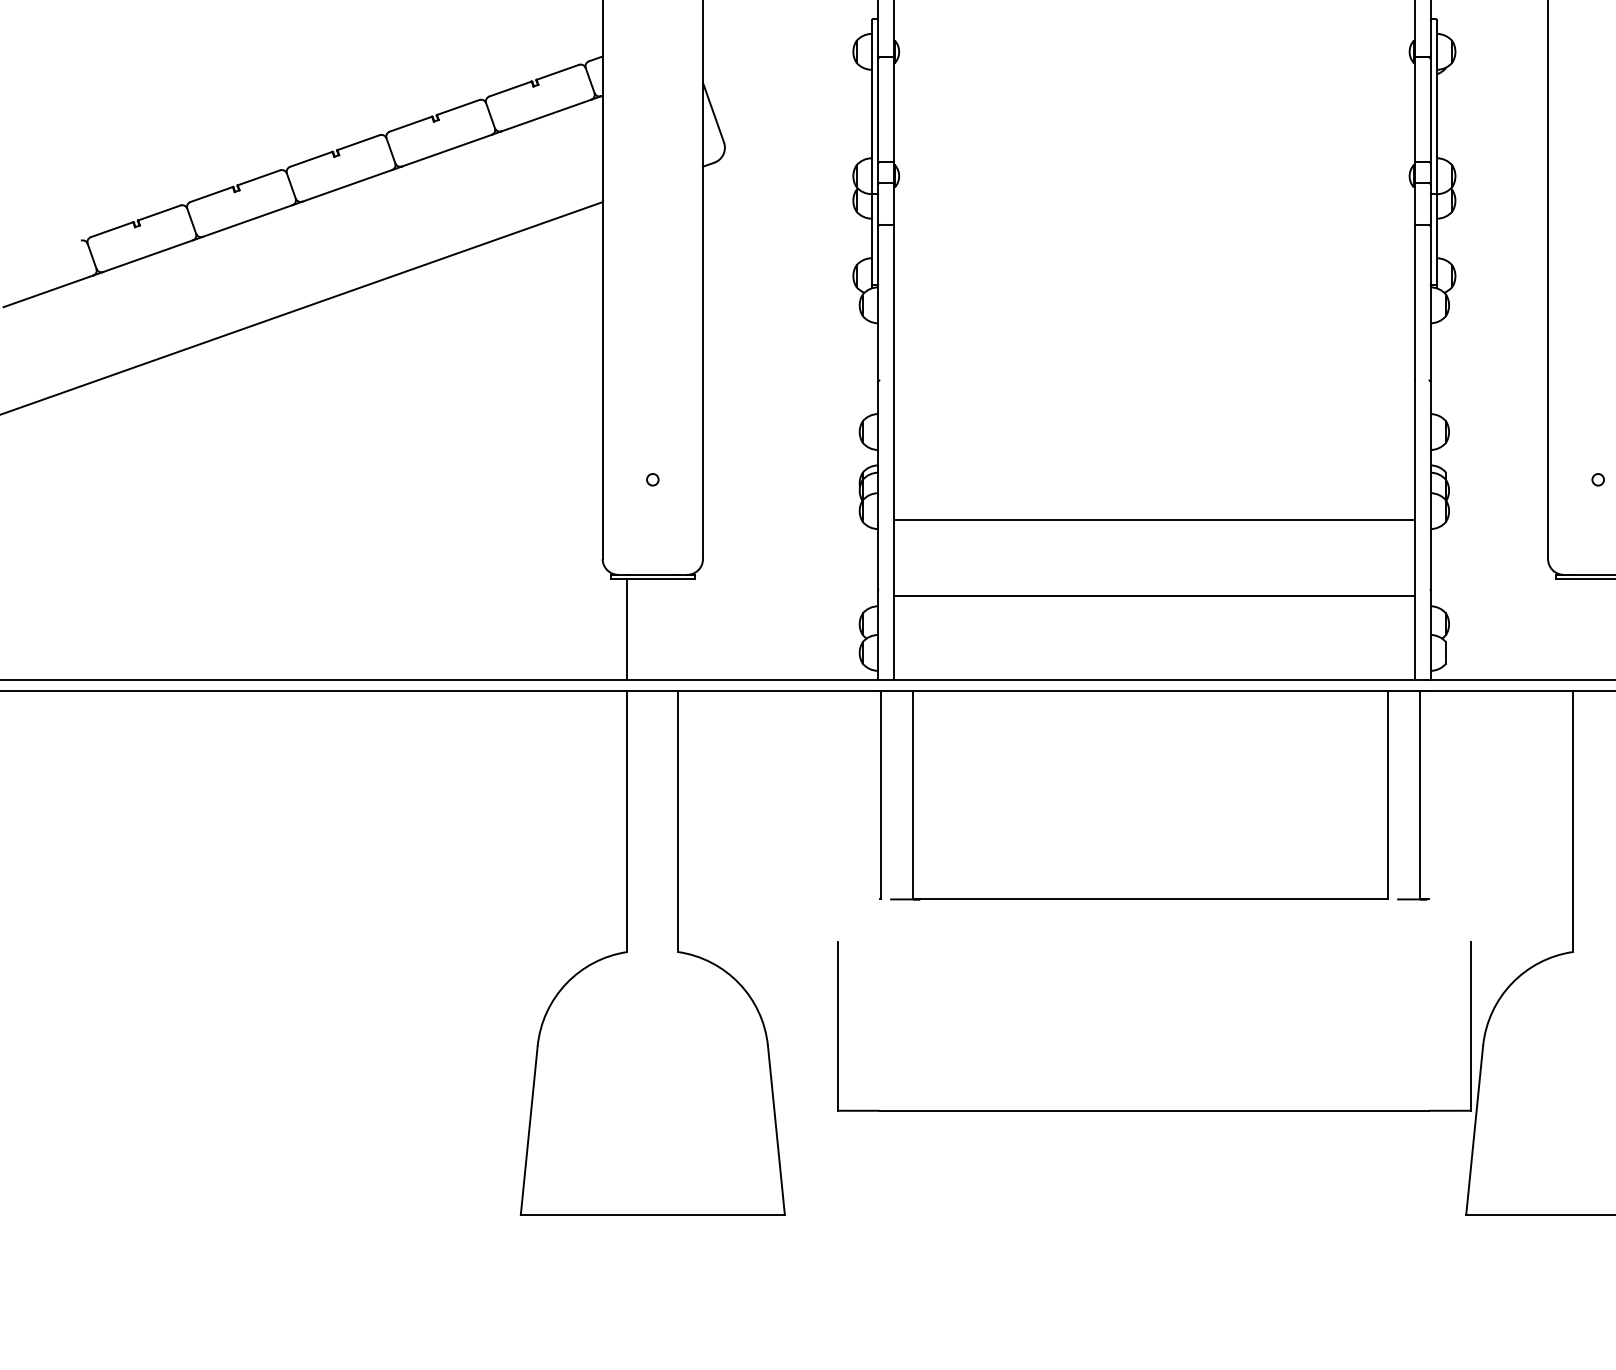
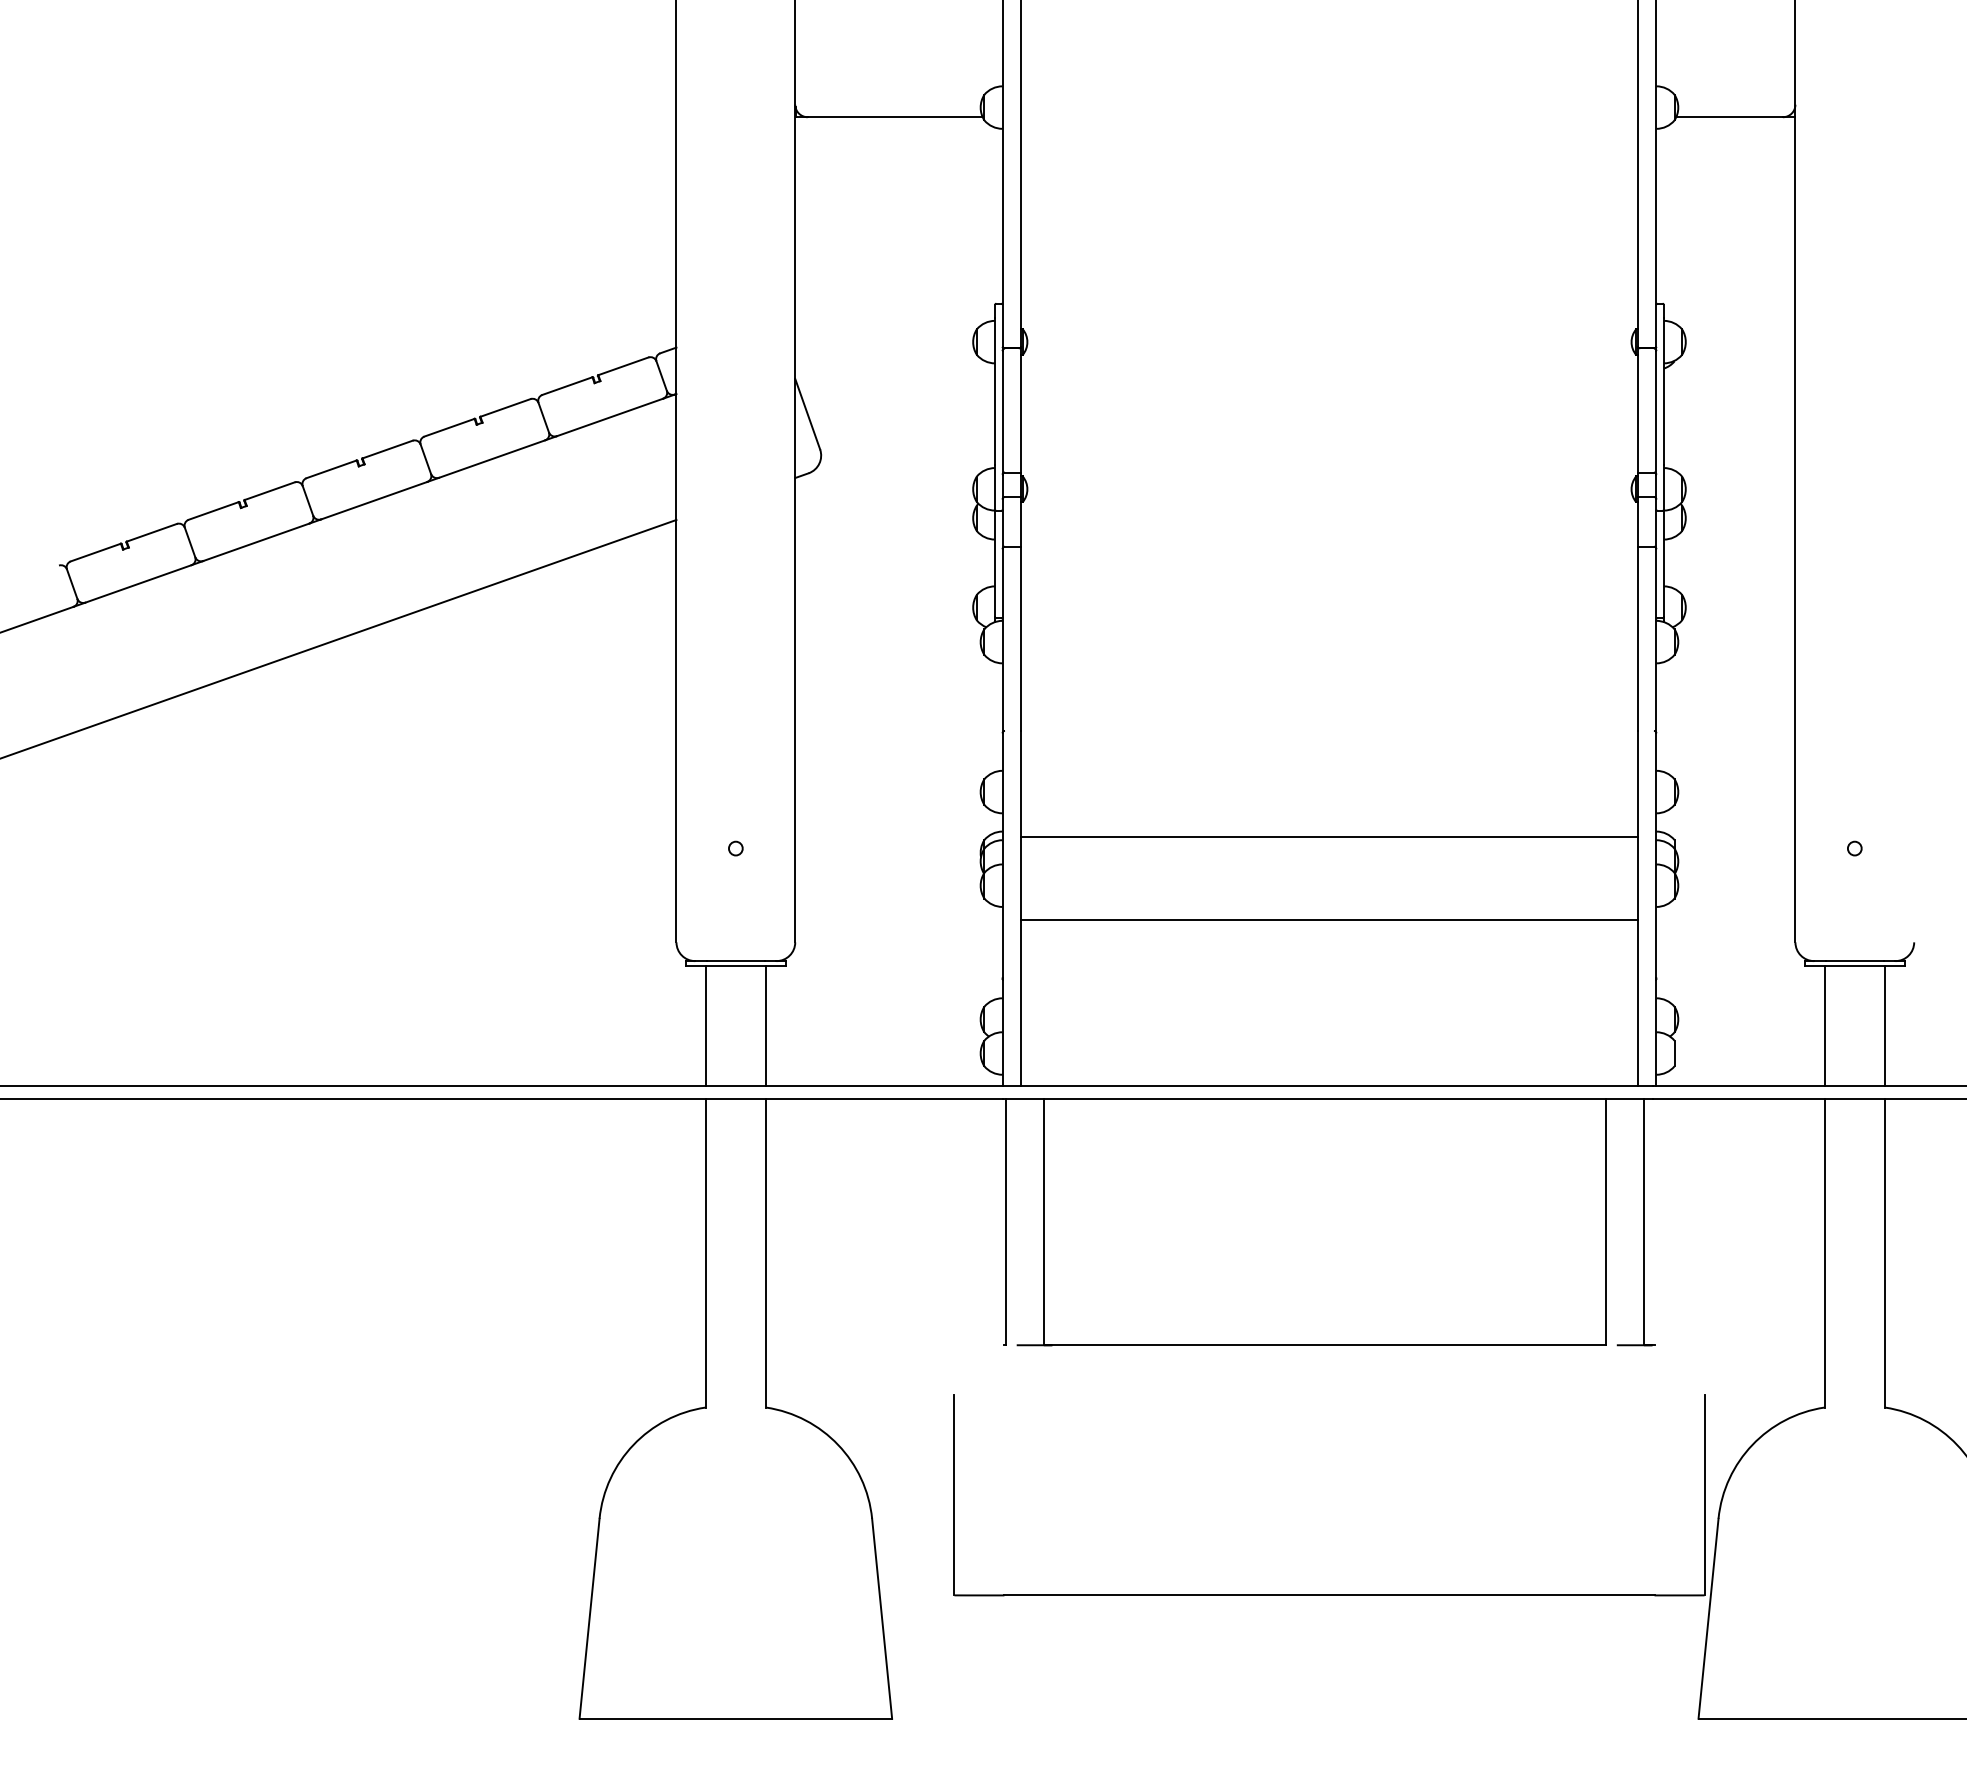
line: (1154, 519) -> (1329, 836), moved
line: (1154, 595) -> (1329, 919), moved
line: (678, 630) -> (766, 1026), added
line: (1572, 630) -> (1824, 1026), added

